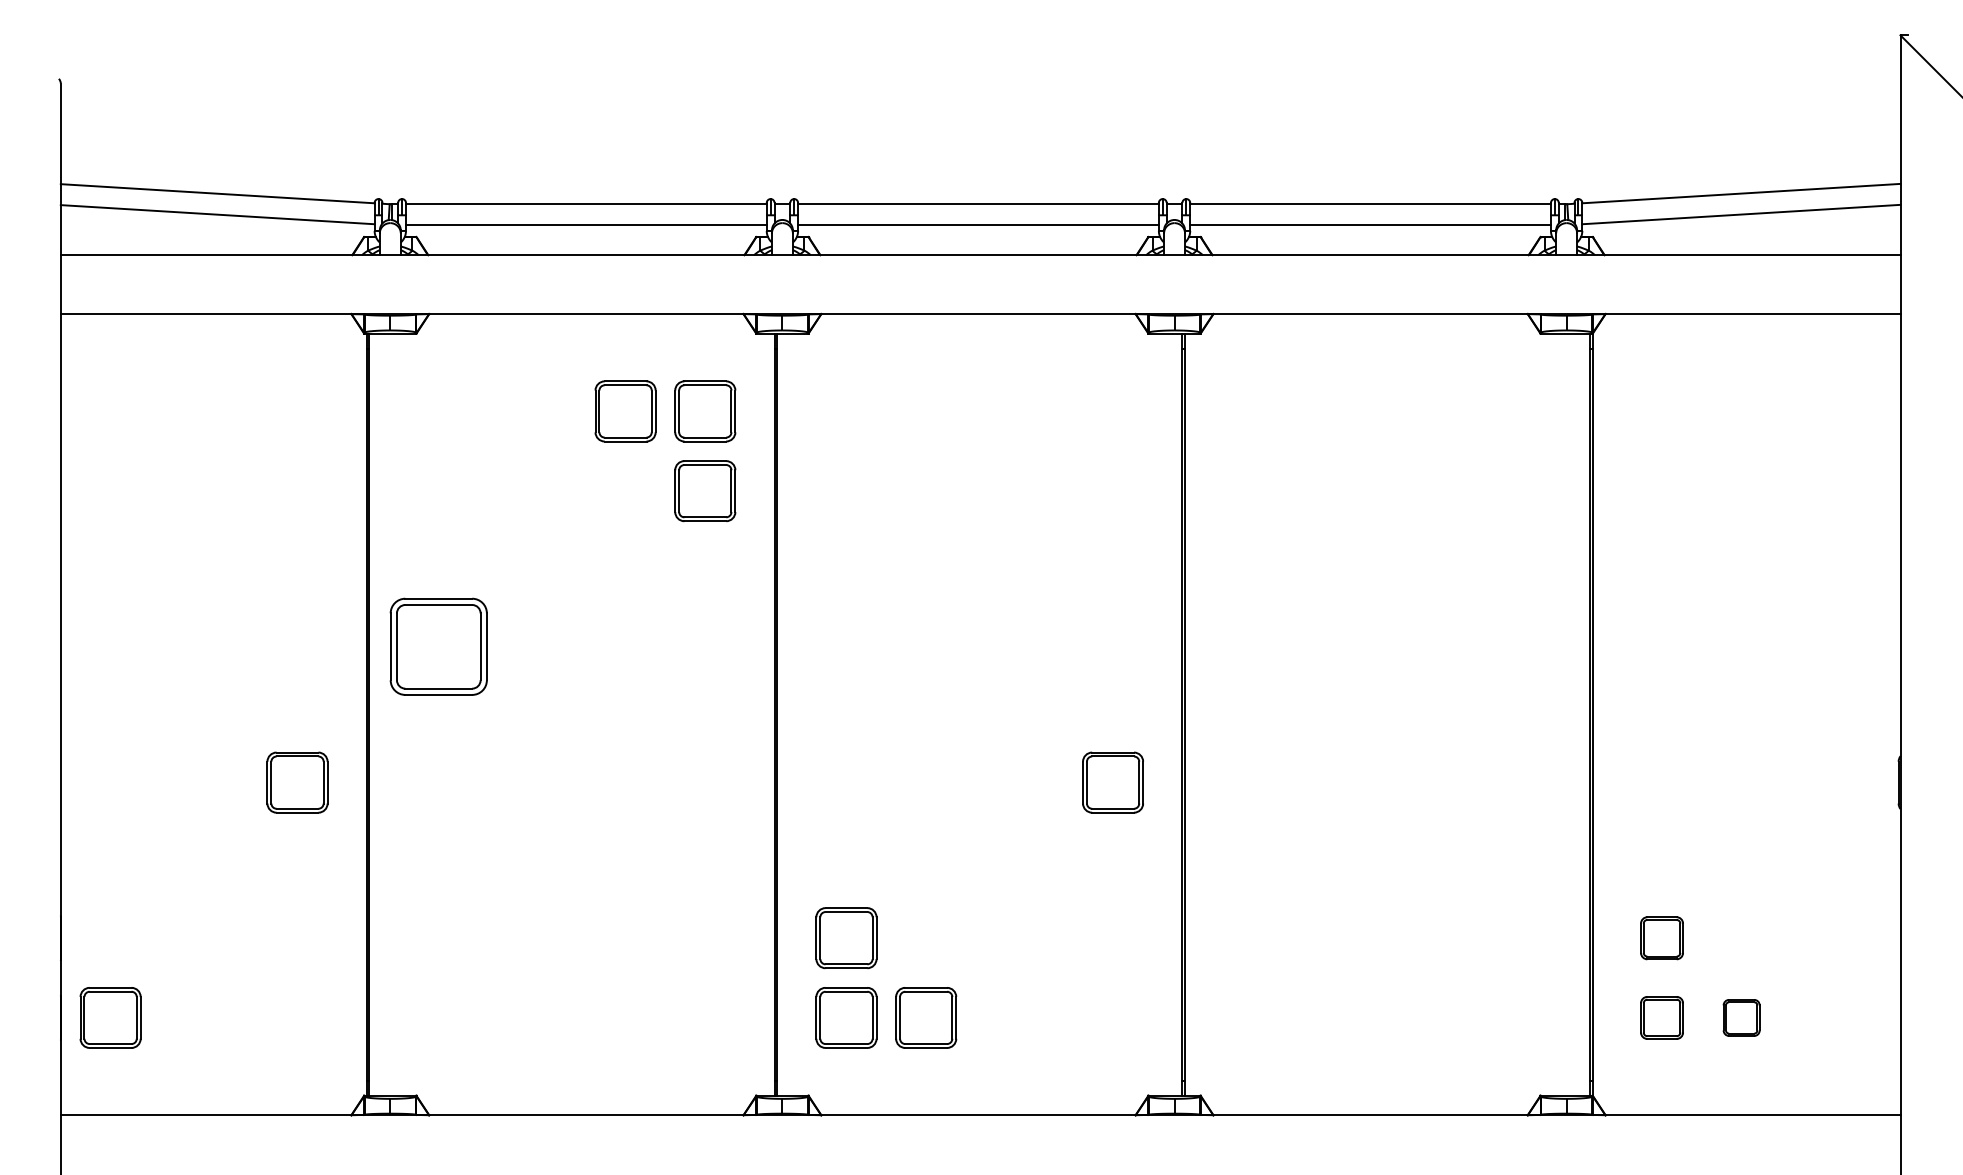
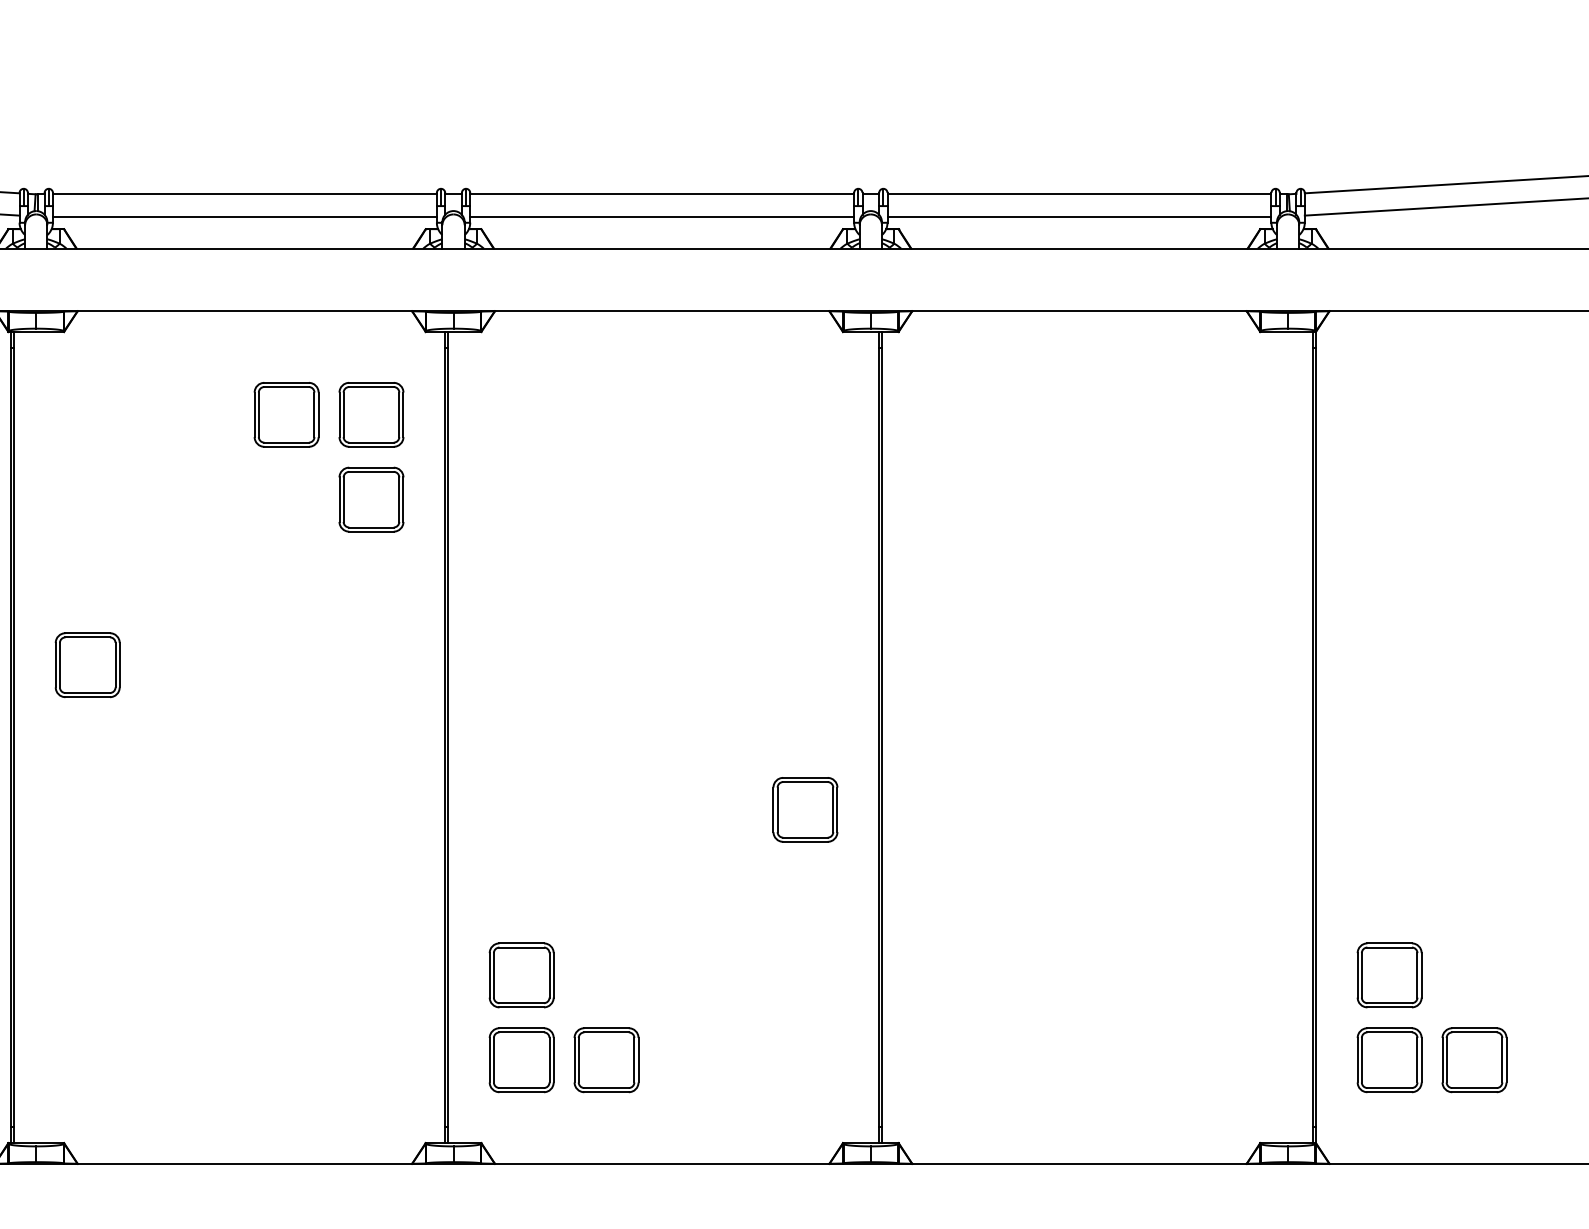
part: (438, 646) -> (87, 664), size x0.62
part: (1661, 938) -> (1389, 975), size x1.43
part: (1661, 1017) -> (1389, 1059), size x1.43
part: (1741, 1017) -> (1474, 1059), size x1.67

